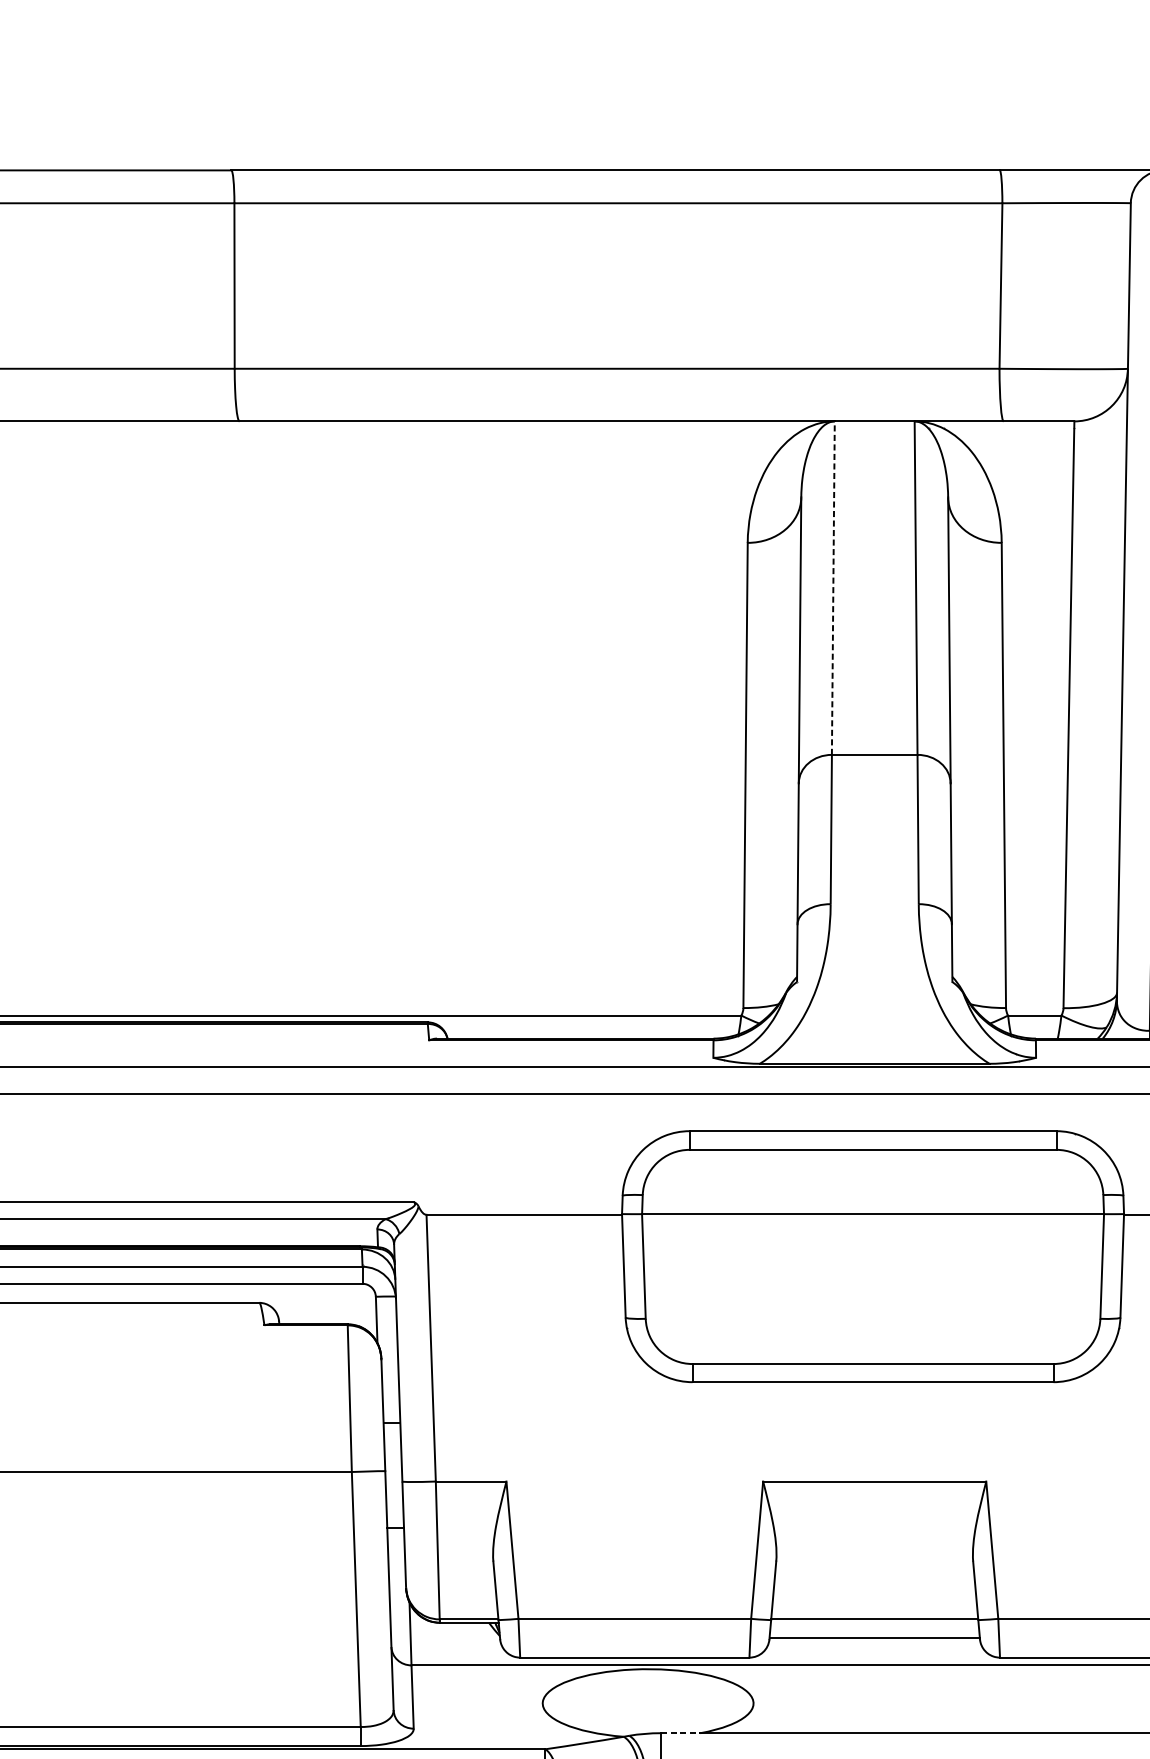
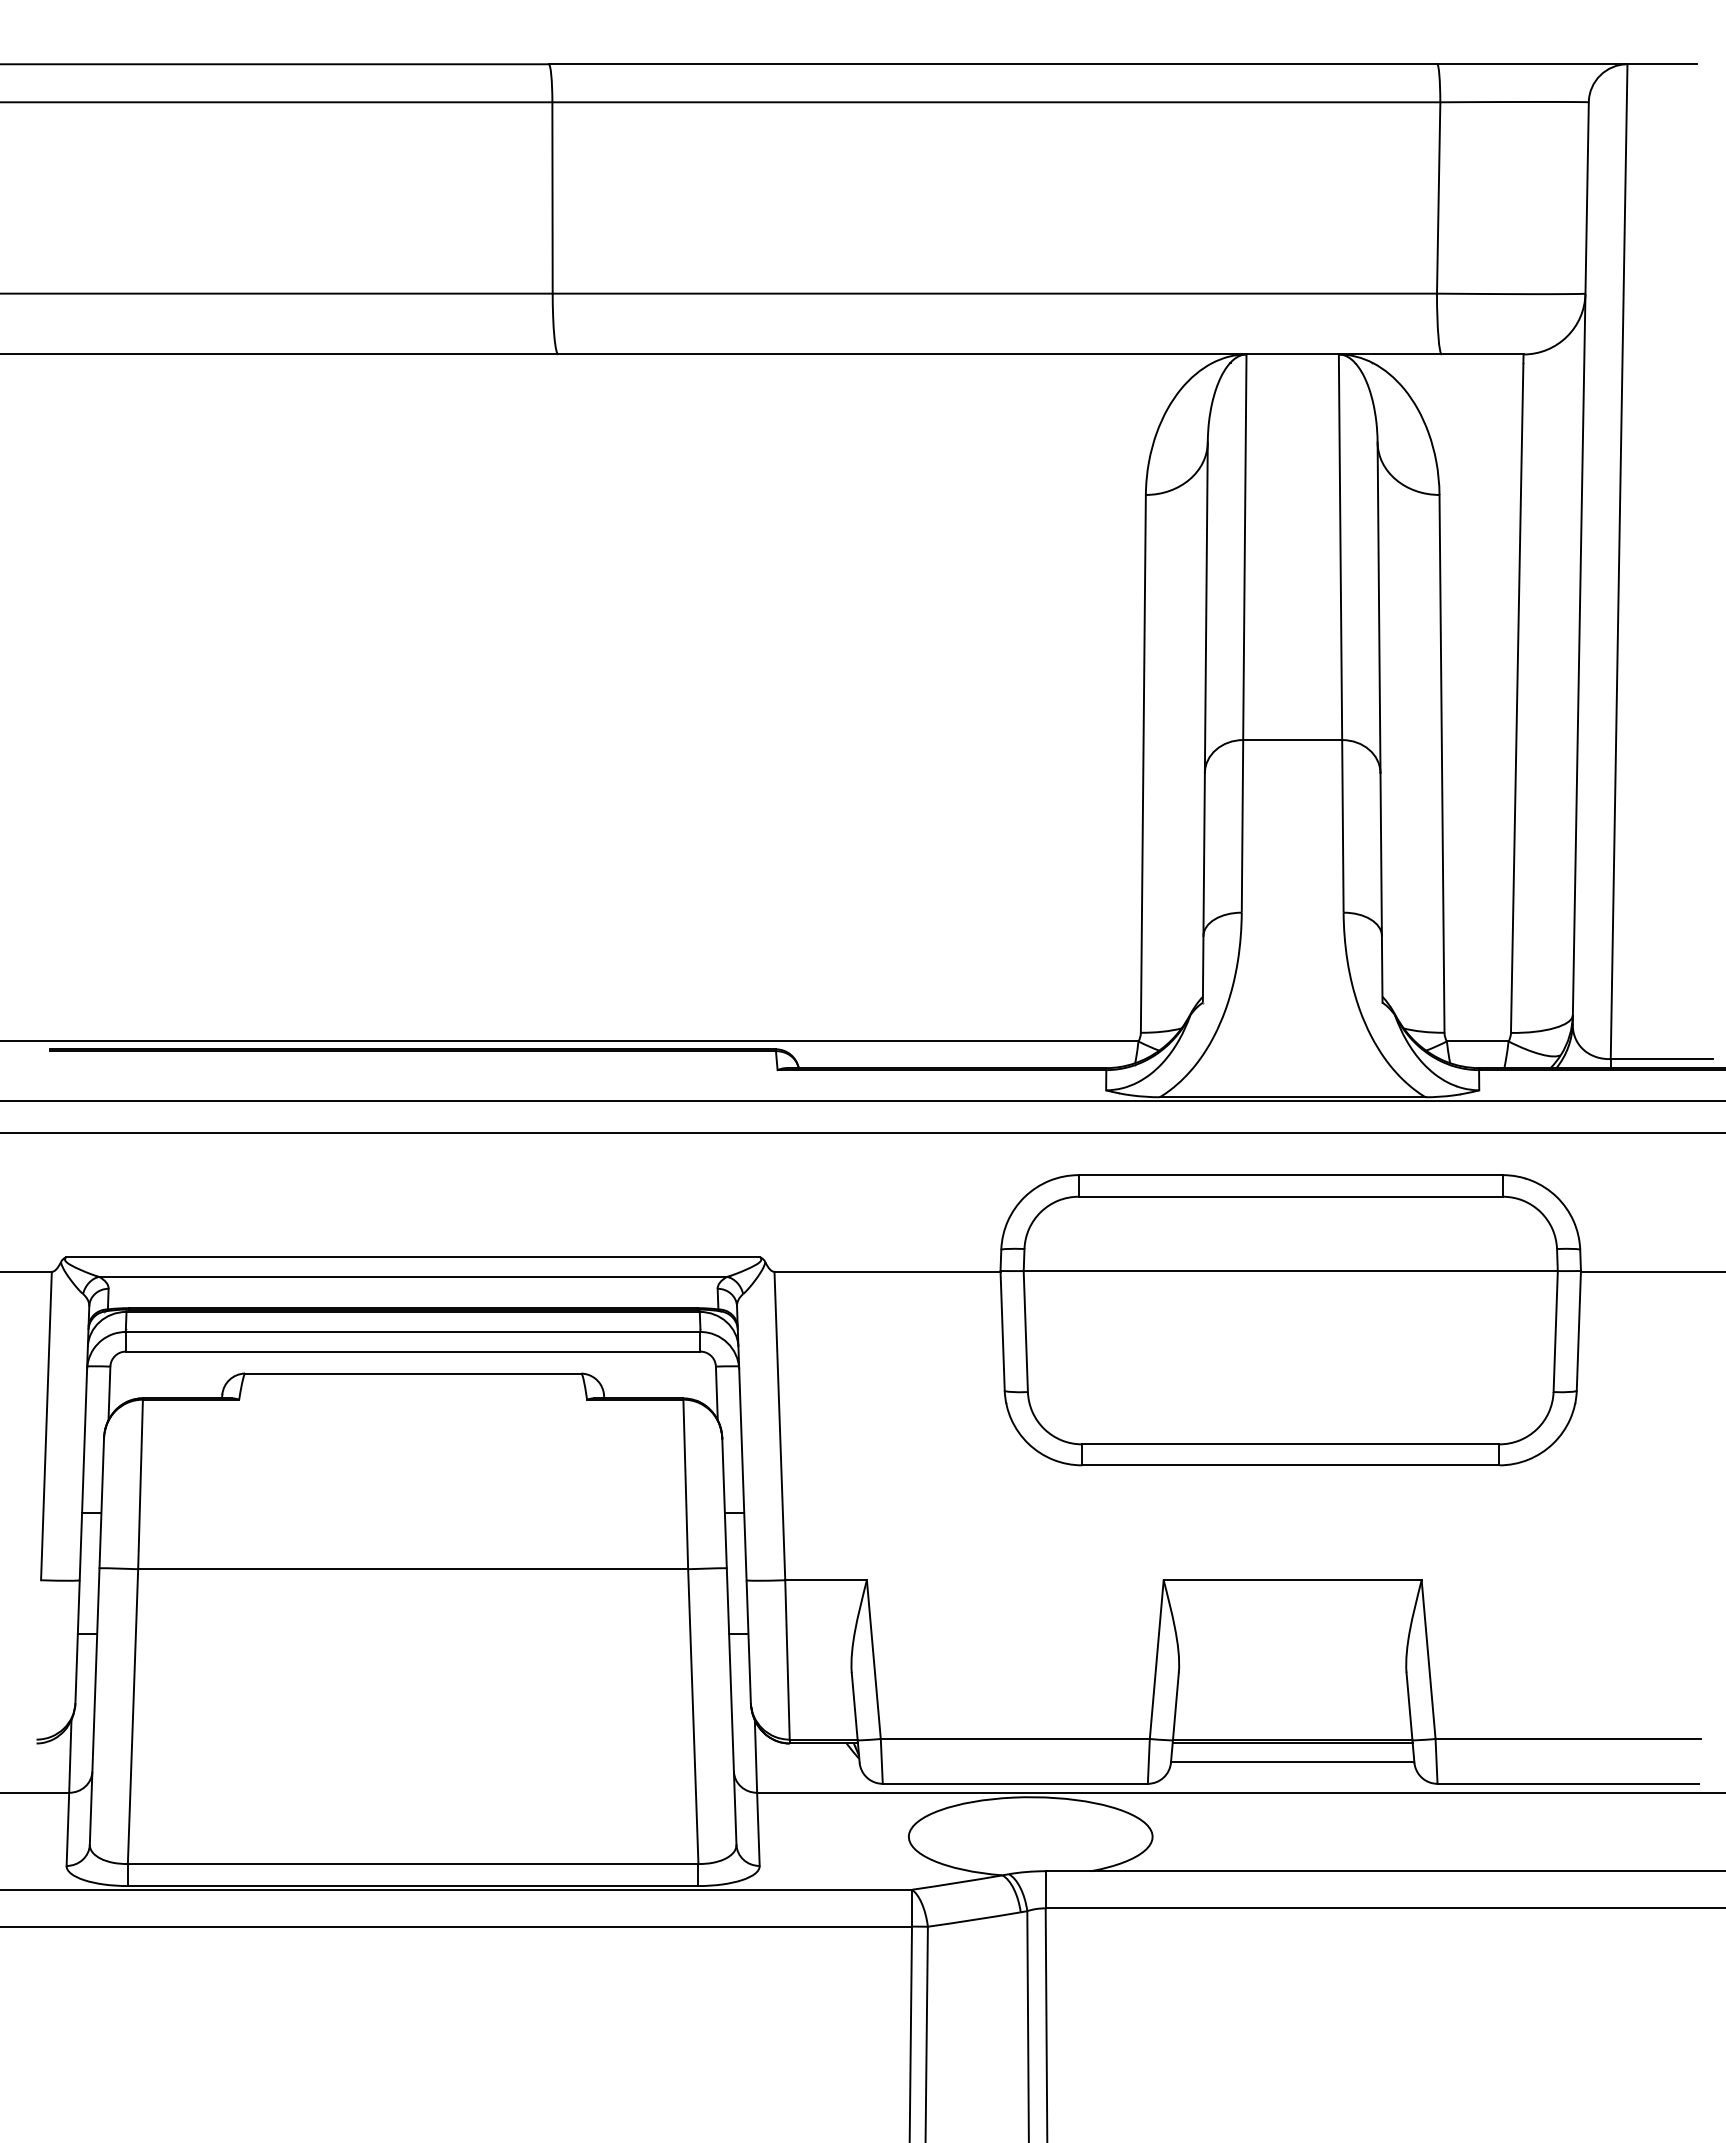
line: (833, 588) -> (1244, 547), dashed -> solid
line: (874, 1622) -> (1292, 1743), added
line: (680, 1733) -> (1068, 1871), dashed -> solid

